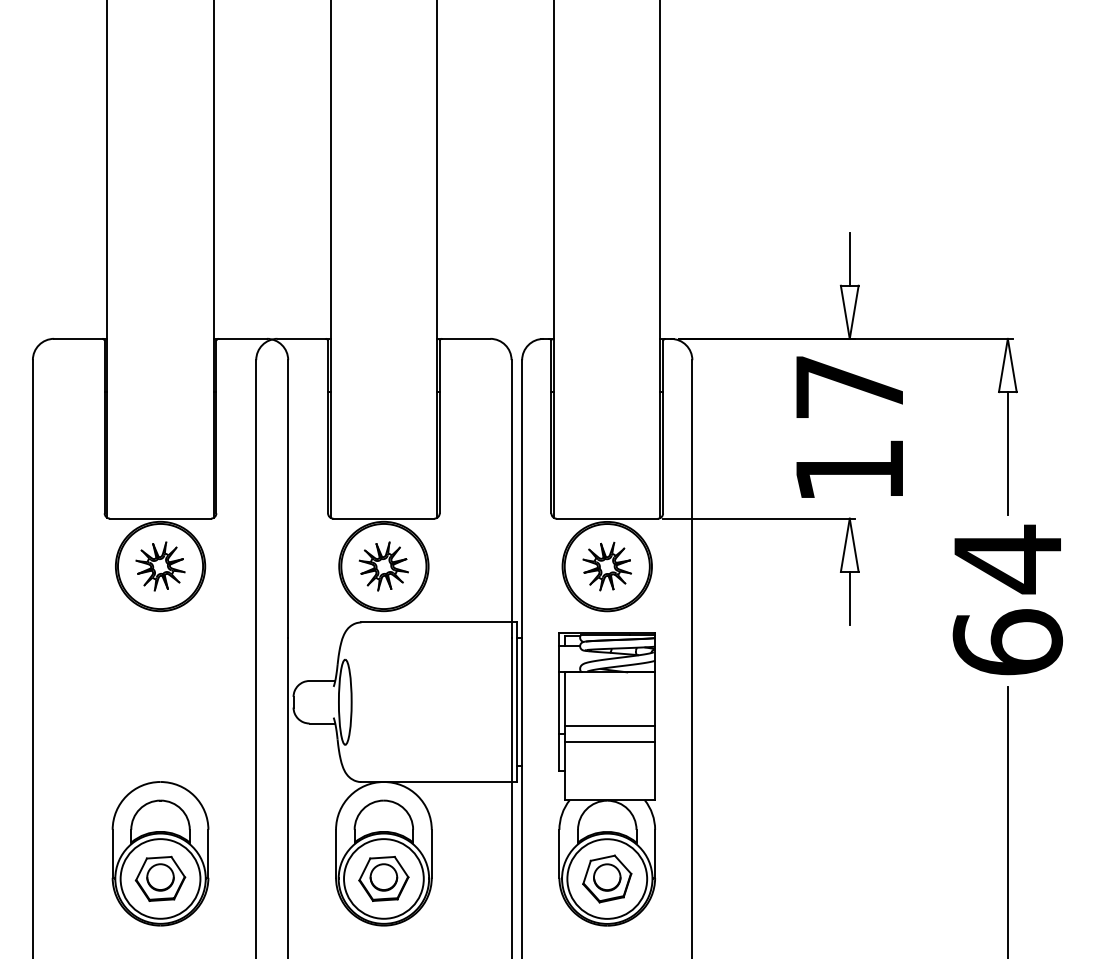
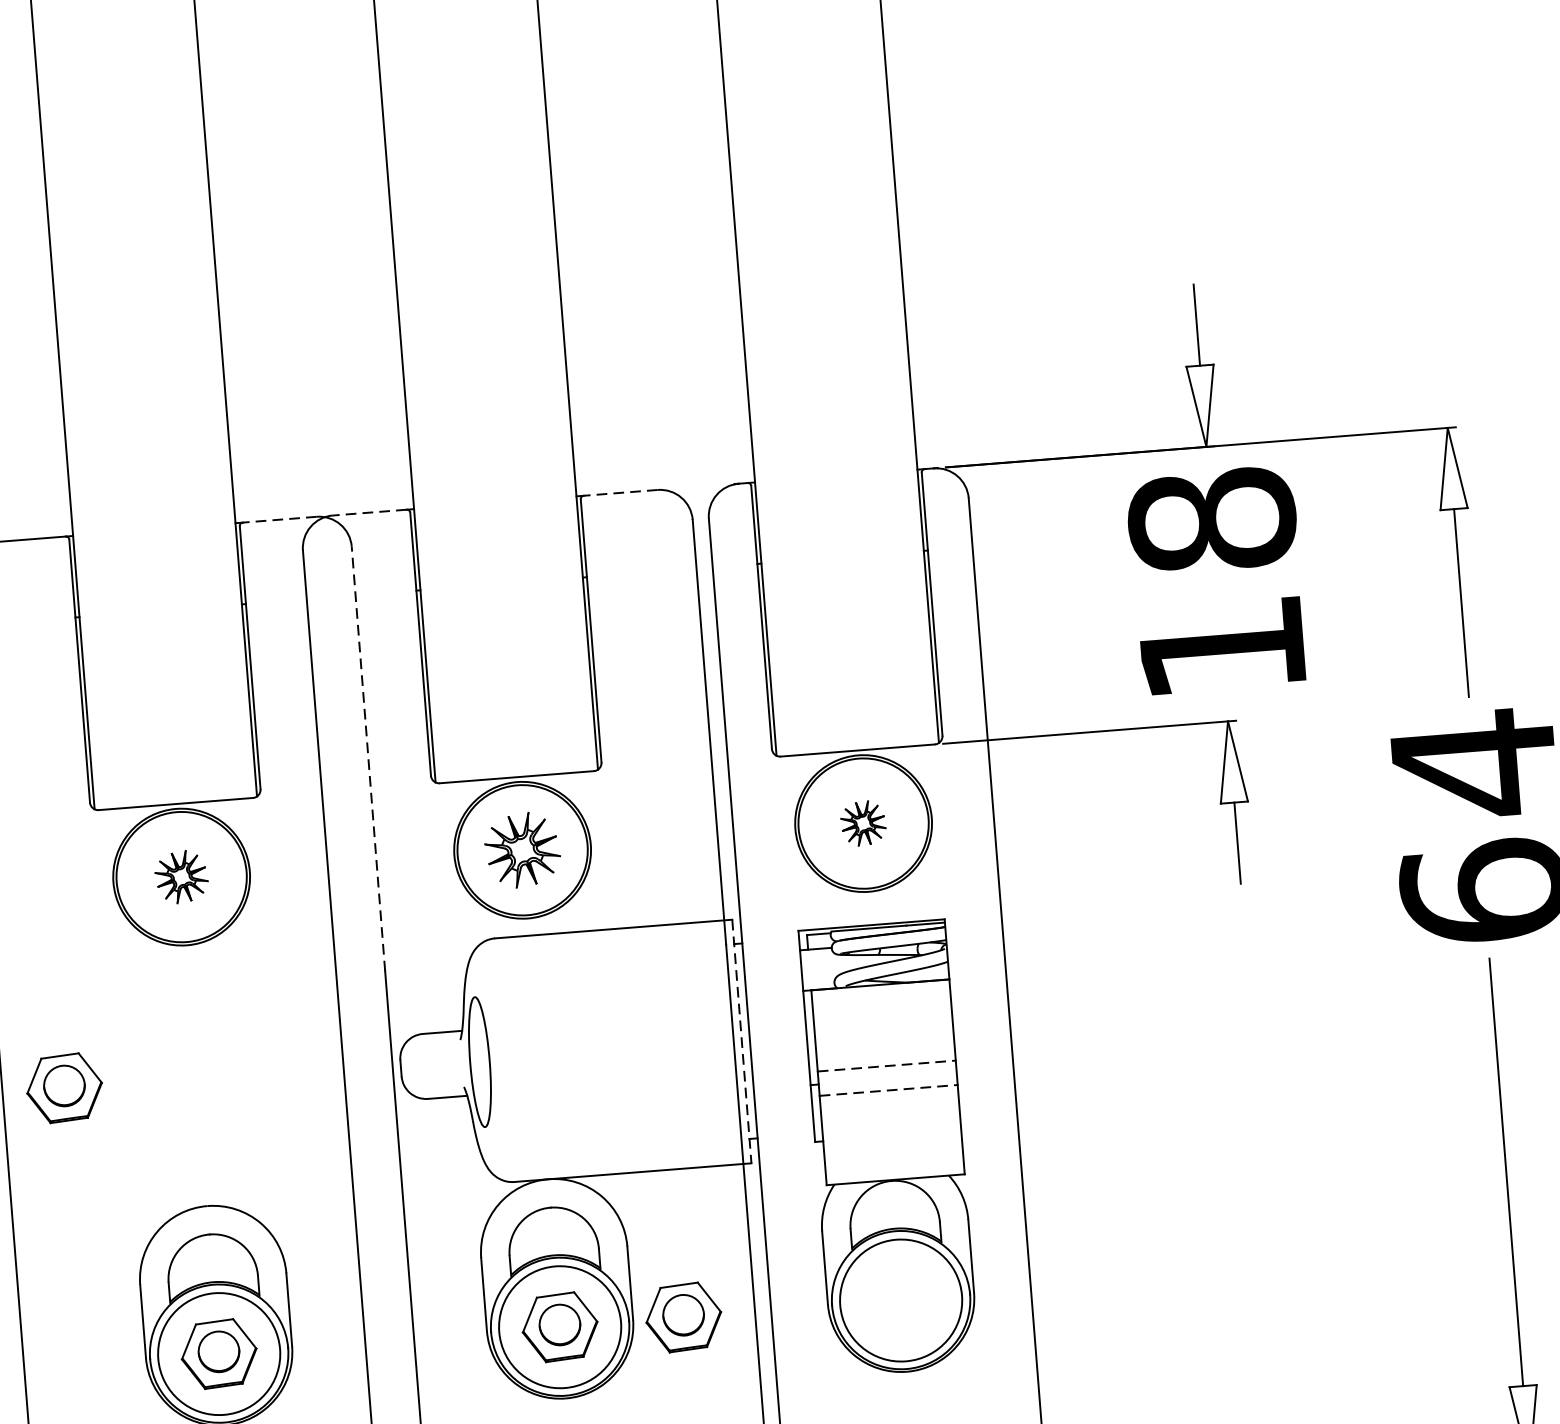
line: (242, 338) -> (279, 519), solid -> dashed
line: (301, 338) -> (369, 512), solid -> dashed
line: (465, 338) -> (619, 492), solid -> dashed
text: (849, 386) -> (1211, 519), 17 -> 18
line: (288, 498) -> (368, 757), solid -> dashed
part: (160, 566) -> (181, 877), size x0.7
part: (606, 566) -> (862, 823), size x0.6
part: (73, 697) -> (64, 1087), added
line: (516, 702) -> (741, 1041), solid -> dashed
line: (610, 725) -> (887, 1065), solid -> dashed
line: (610, 741) -> (889, 1090), solid -> dashed
part: (464, 878) -> (683, 1316), added
part: (607, 878) -> (901, 1299), removed

